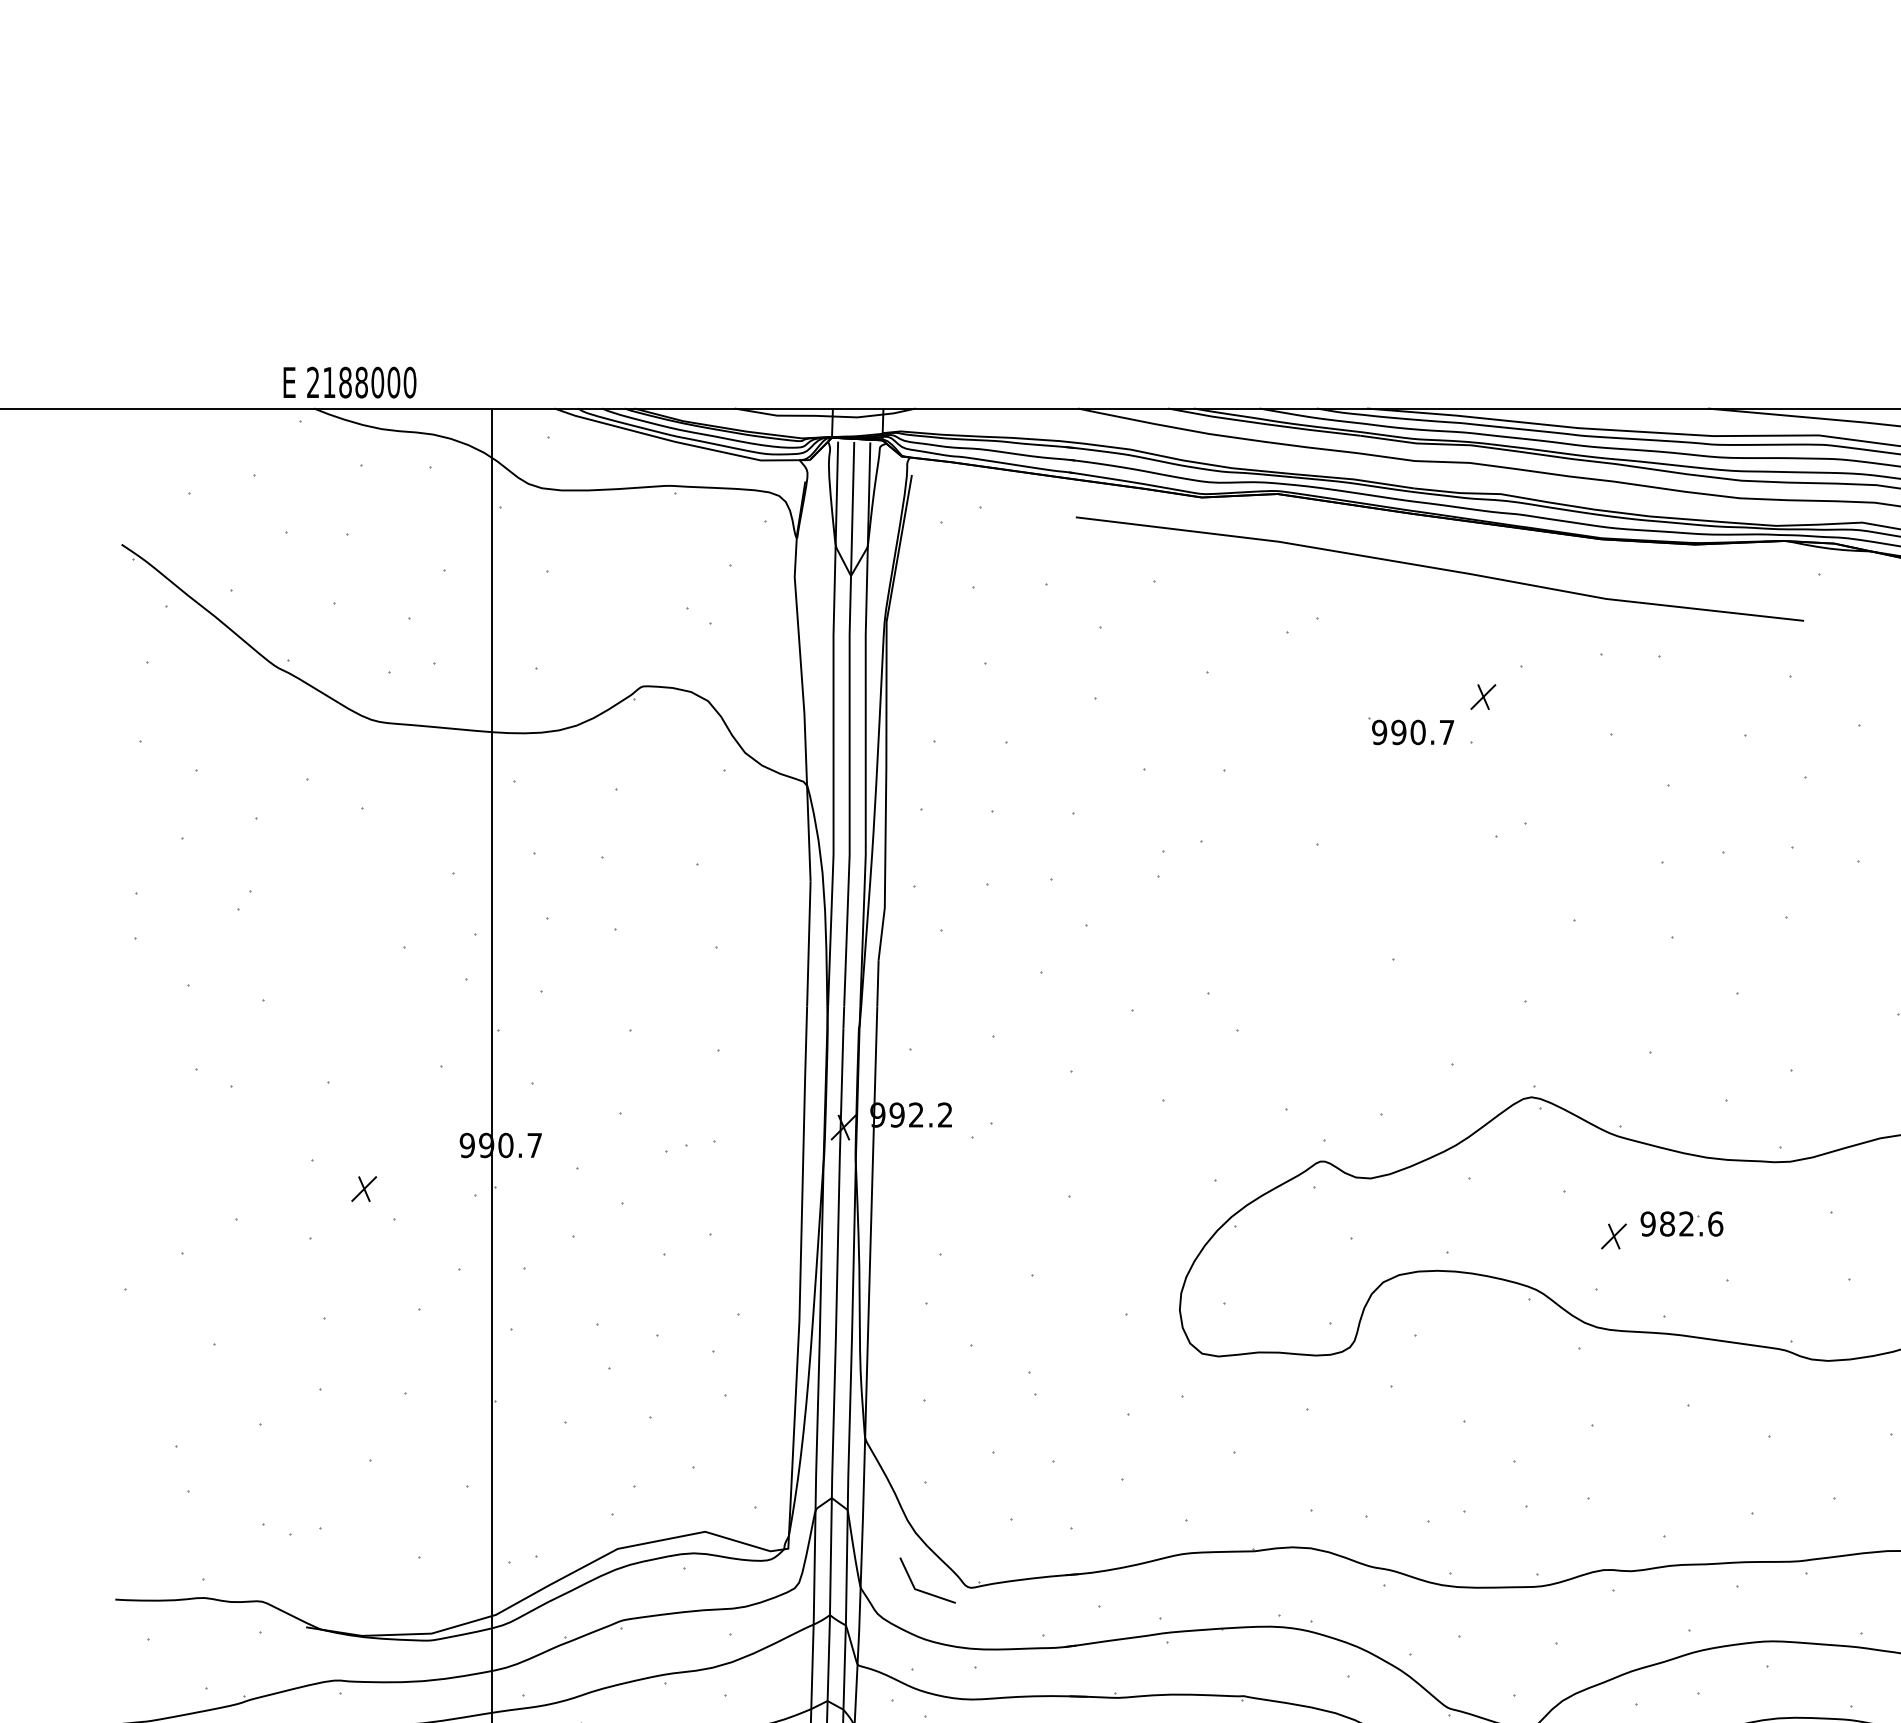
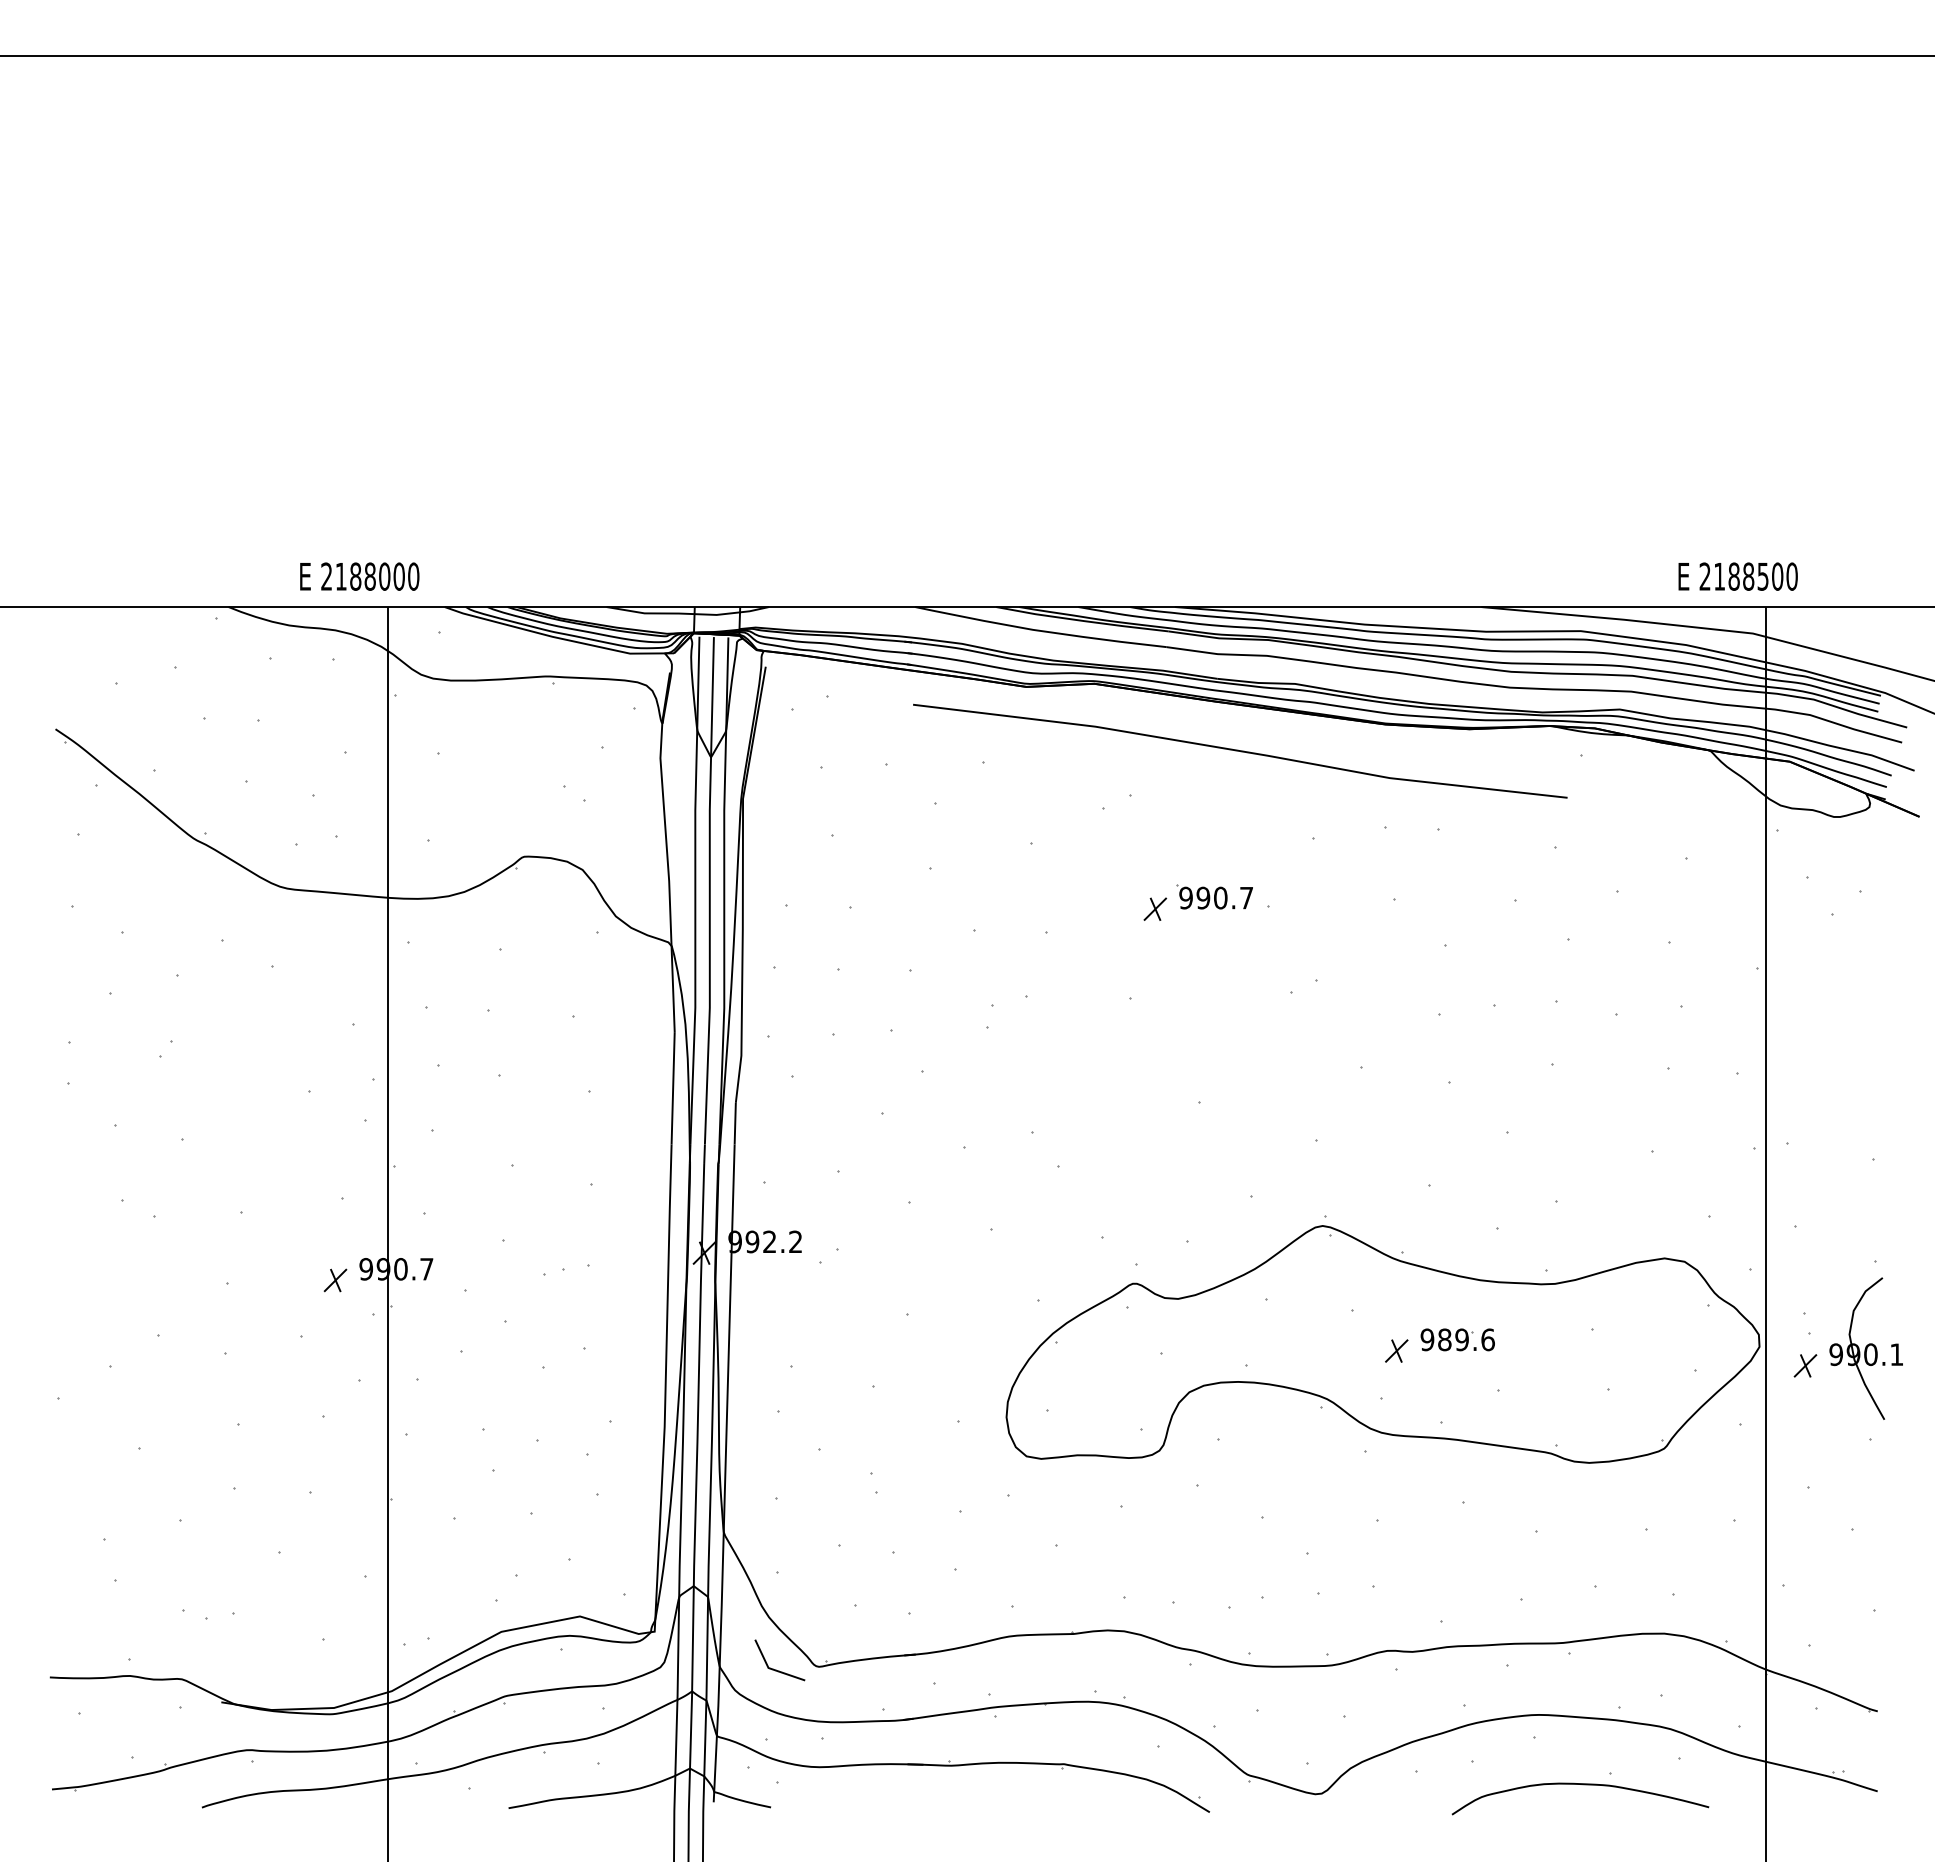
text: (349, 382) -> (359, 576), moved
part: (1483, 696) -> (1155, 908), moved
part: (364, 1189) -> (335, 1280), moved
text: (1686, 1223) -> (1461, 1339), 982.6 -> 989.6

